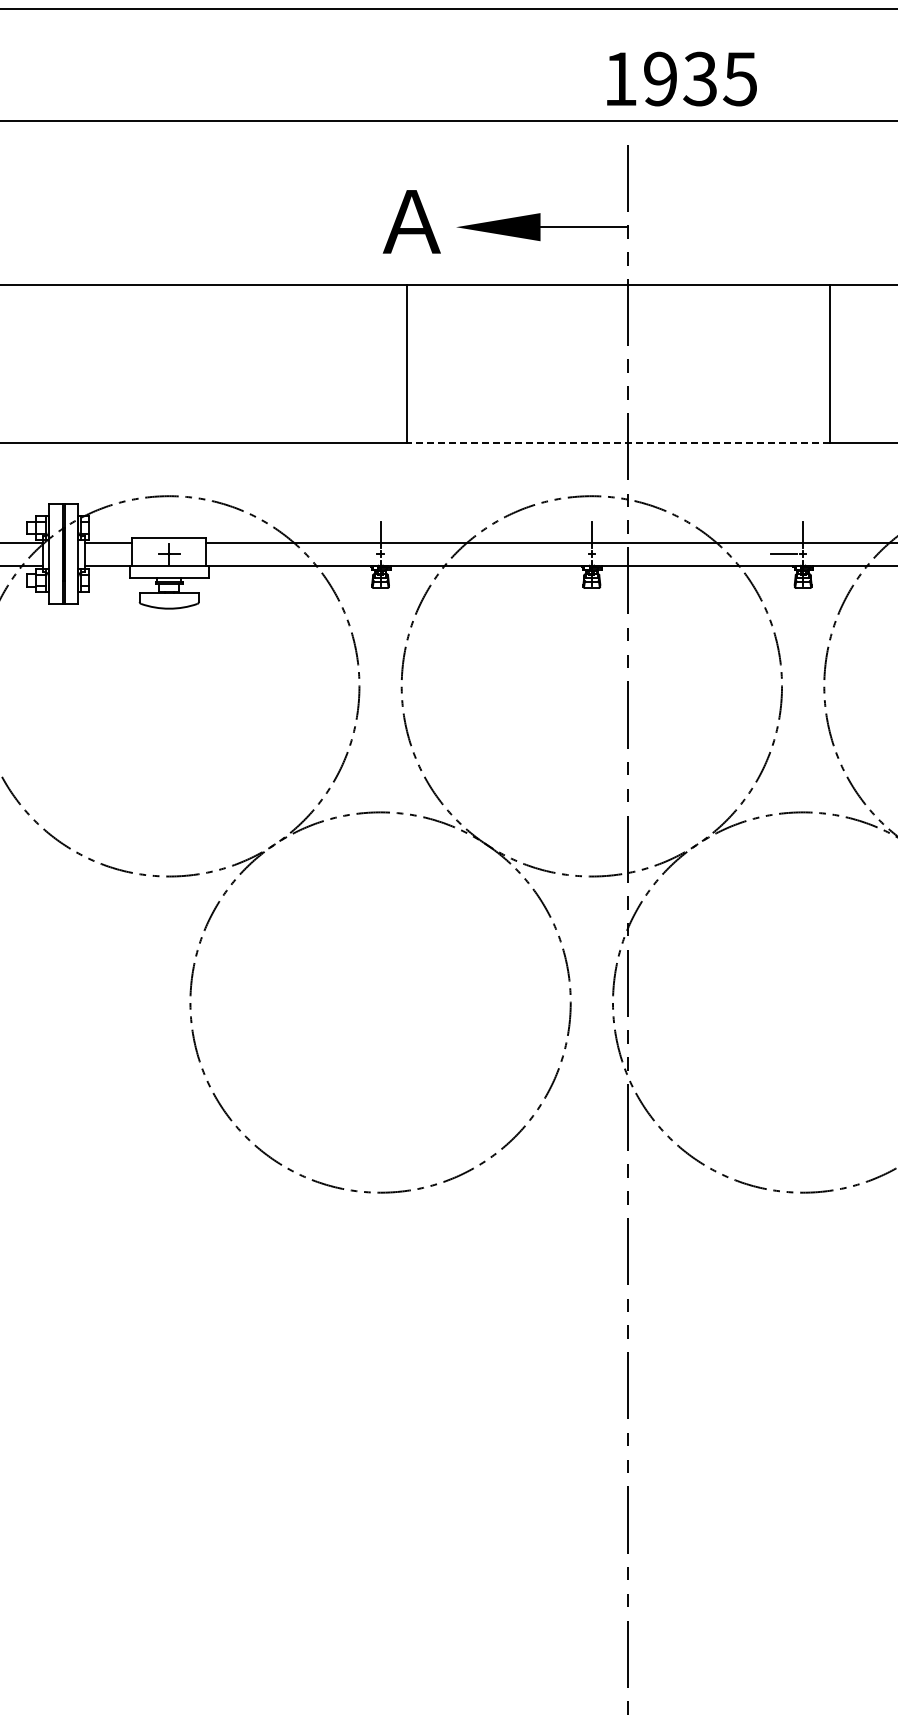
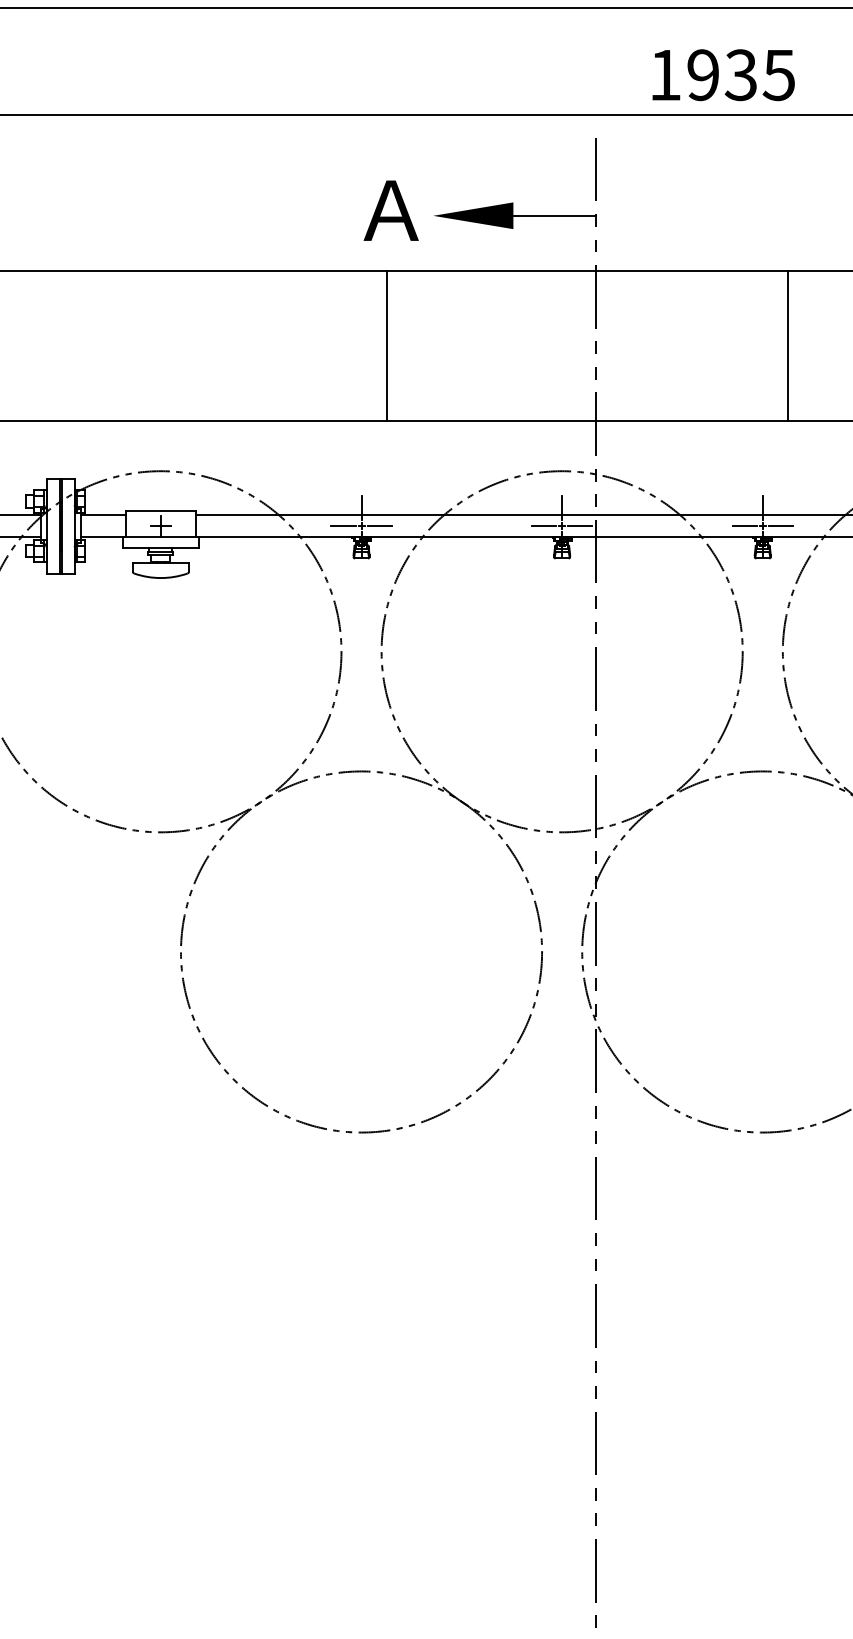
text: (681, 78) -> (723, 74), moved
line: (617, 443) -> (586, 421), dashed -> solid
line: (361, 554) -> (343, 526), added
line: (399, 554) -> (379, 526), added
line: (572, 554) -> (543, 526), added
line: (610, 554) -> (579, 526), added
line: (822, 554) -> (781, 526), added

